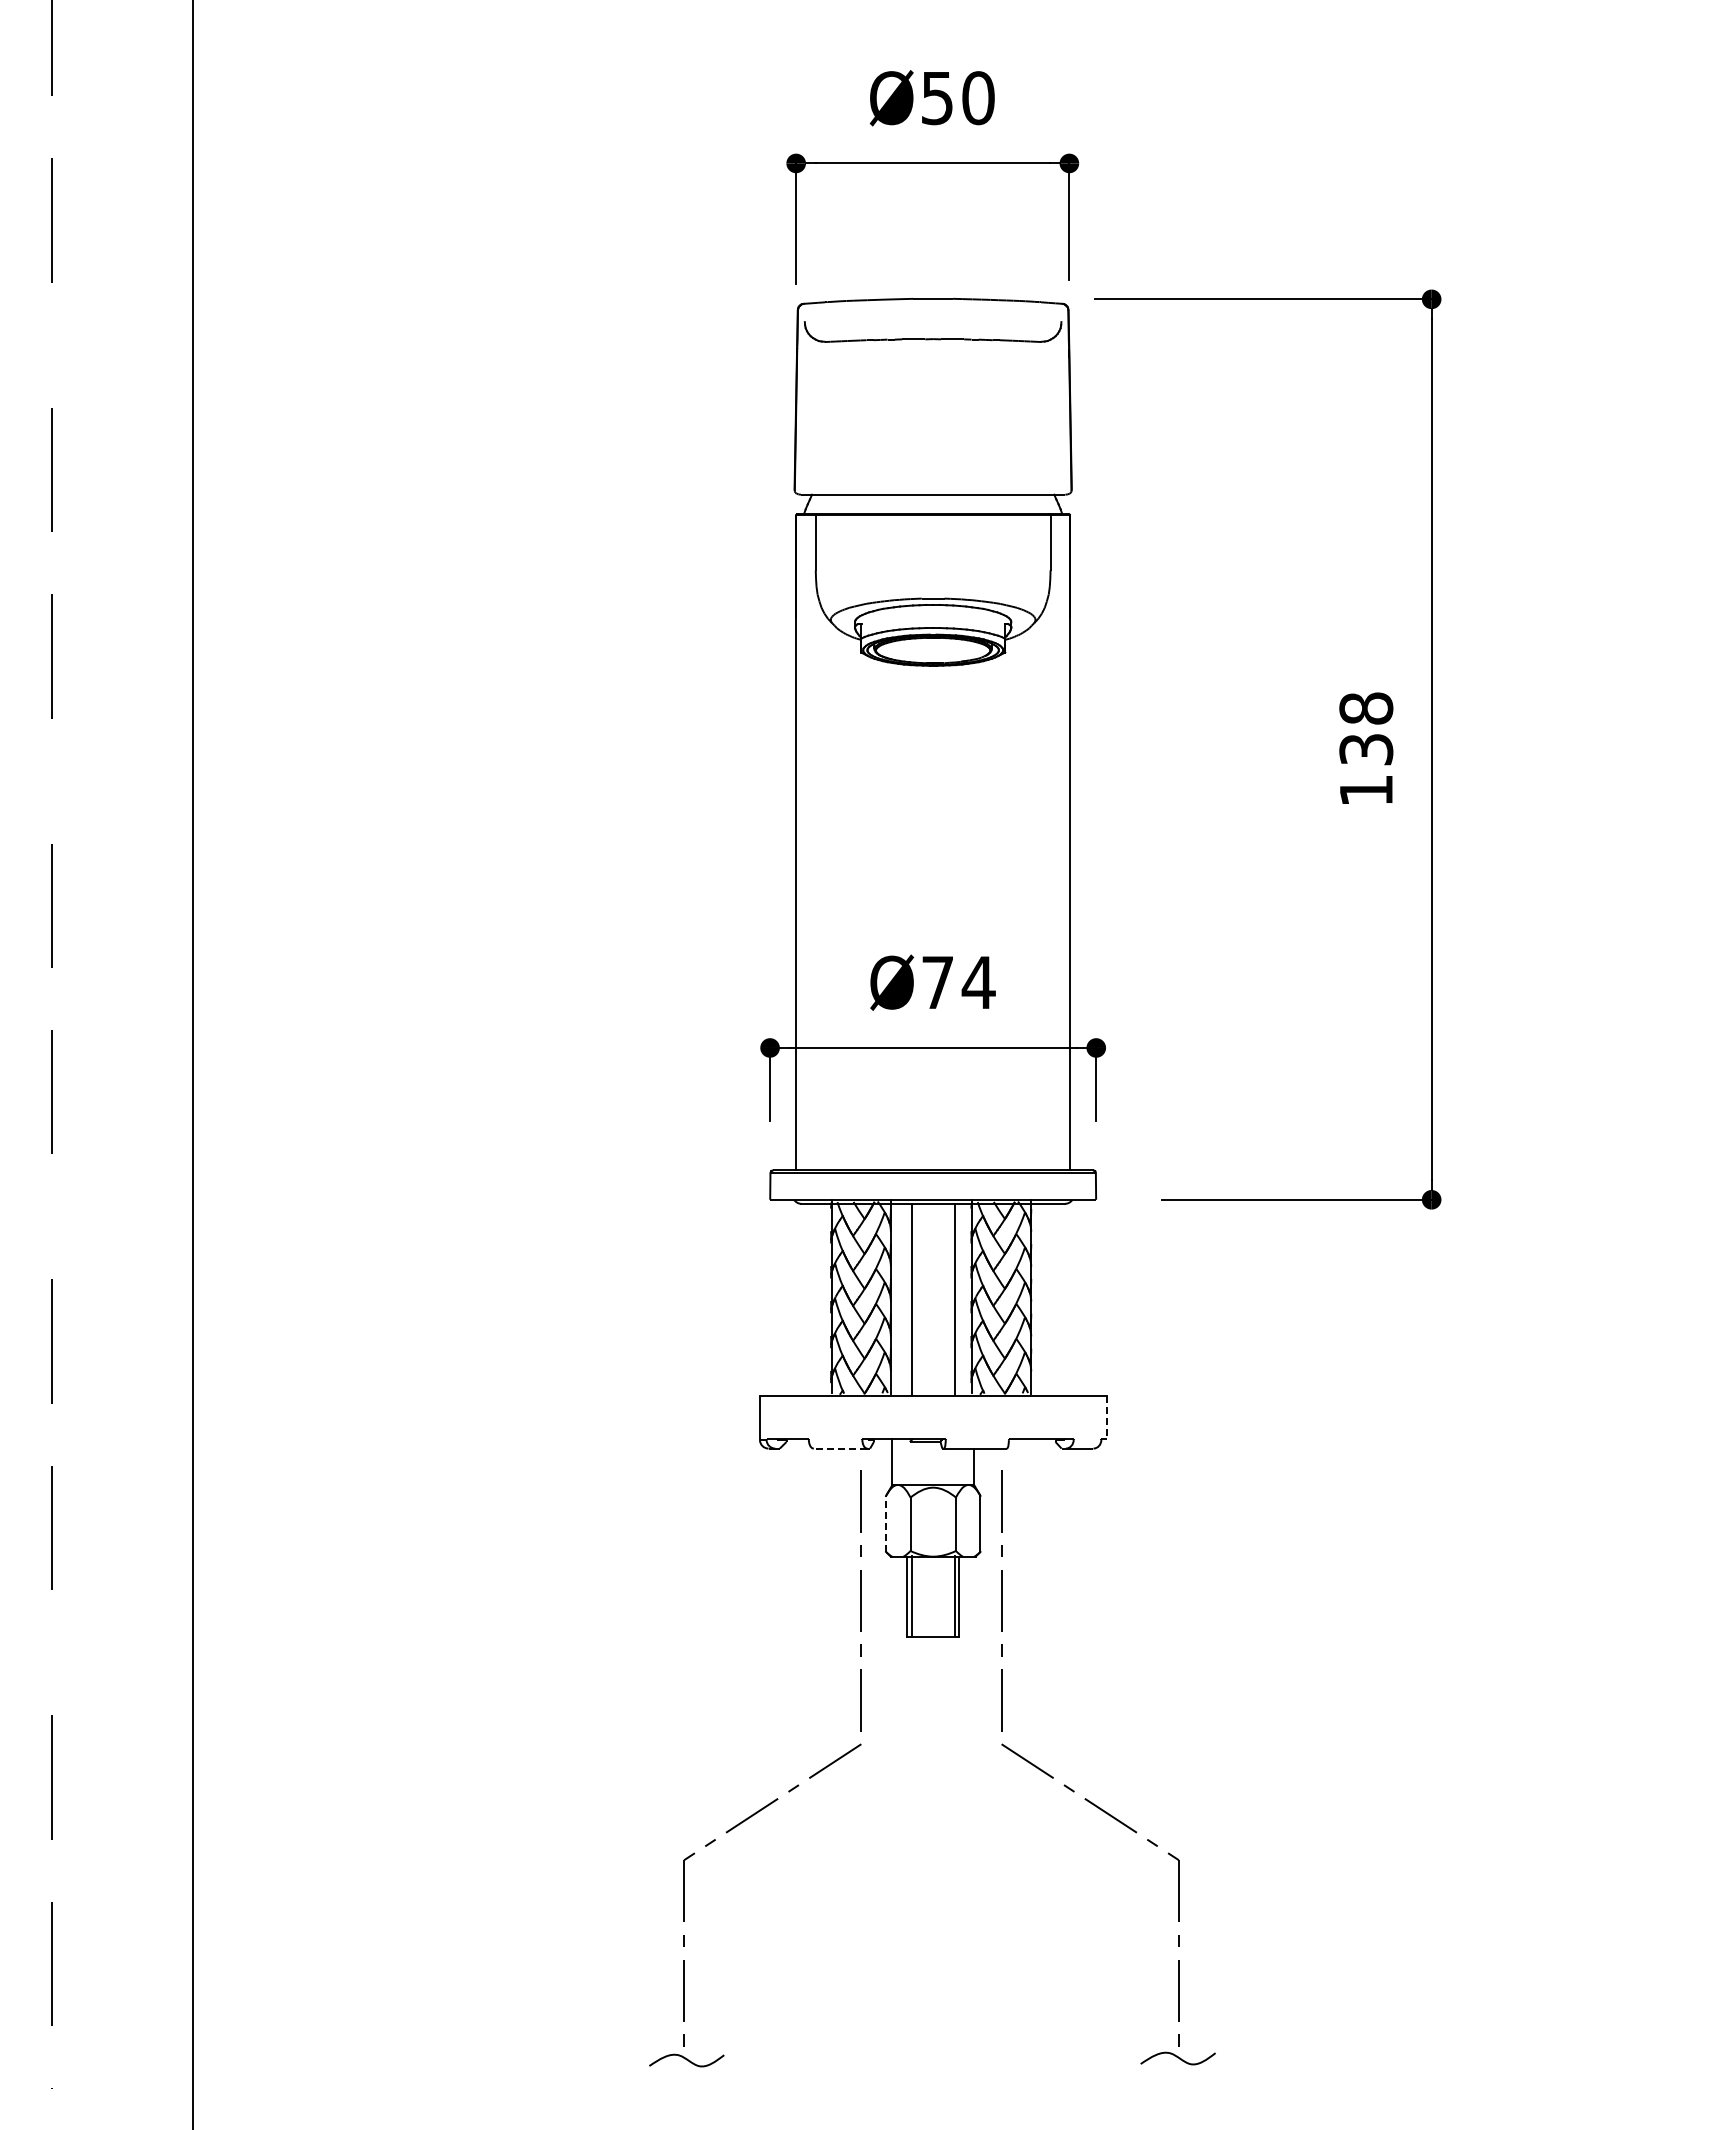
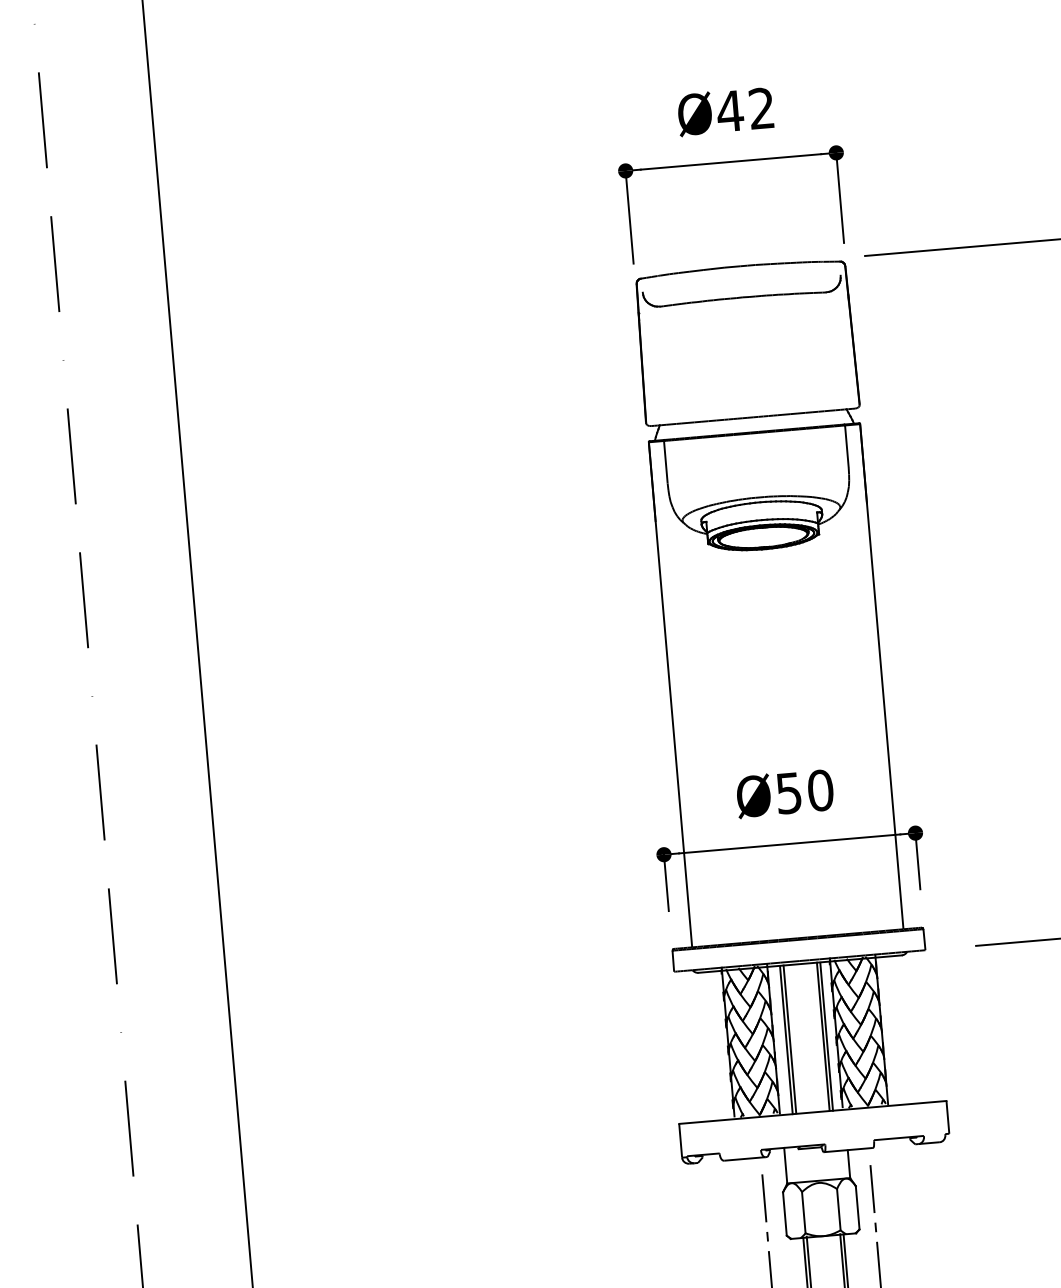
text: (957, 98) -> (745, 110), Ø50 -> Ø42
text: (958, 982) -> (804, 791), Ø74 -> Ø50
line: (907, 1300) -> (786, 1040), added
line: (959, 1300) -> (826, 1036), added
line: (1106, 1417) -> (947, 1117), dashed -> solid
line: (840, 1448) -> (744, 1158), dashed -> solid
line: (886, 1523) -> (785, 1213), dashed -> solid

